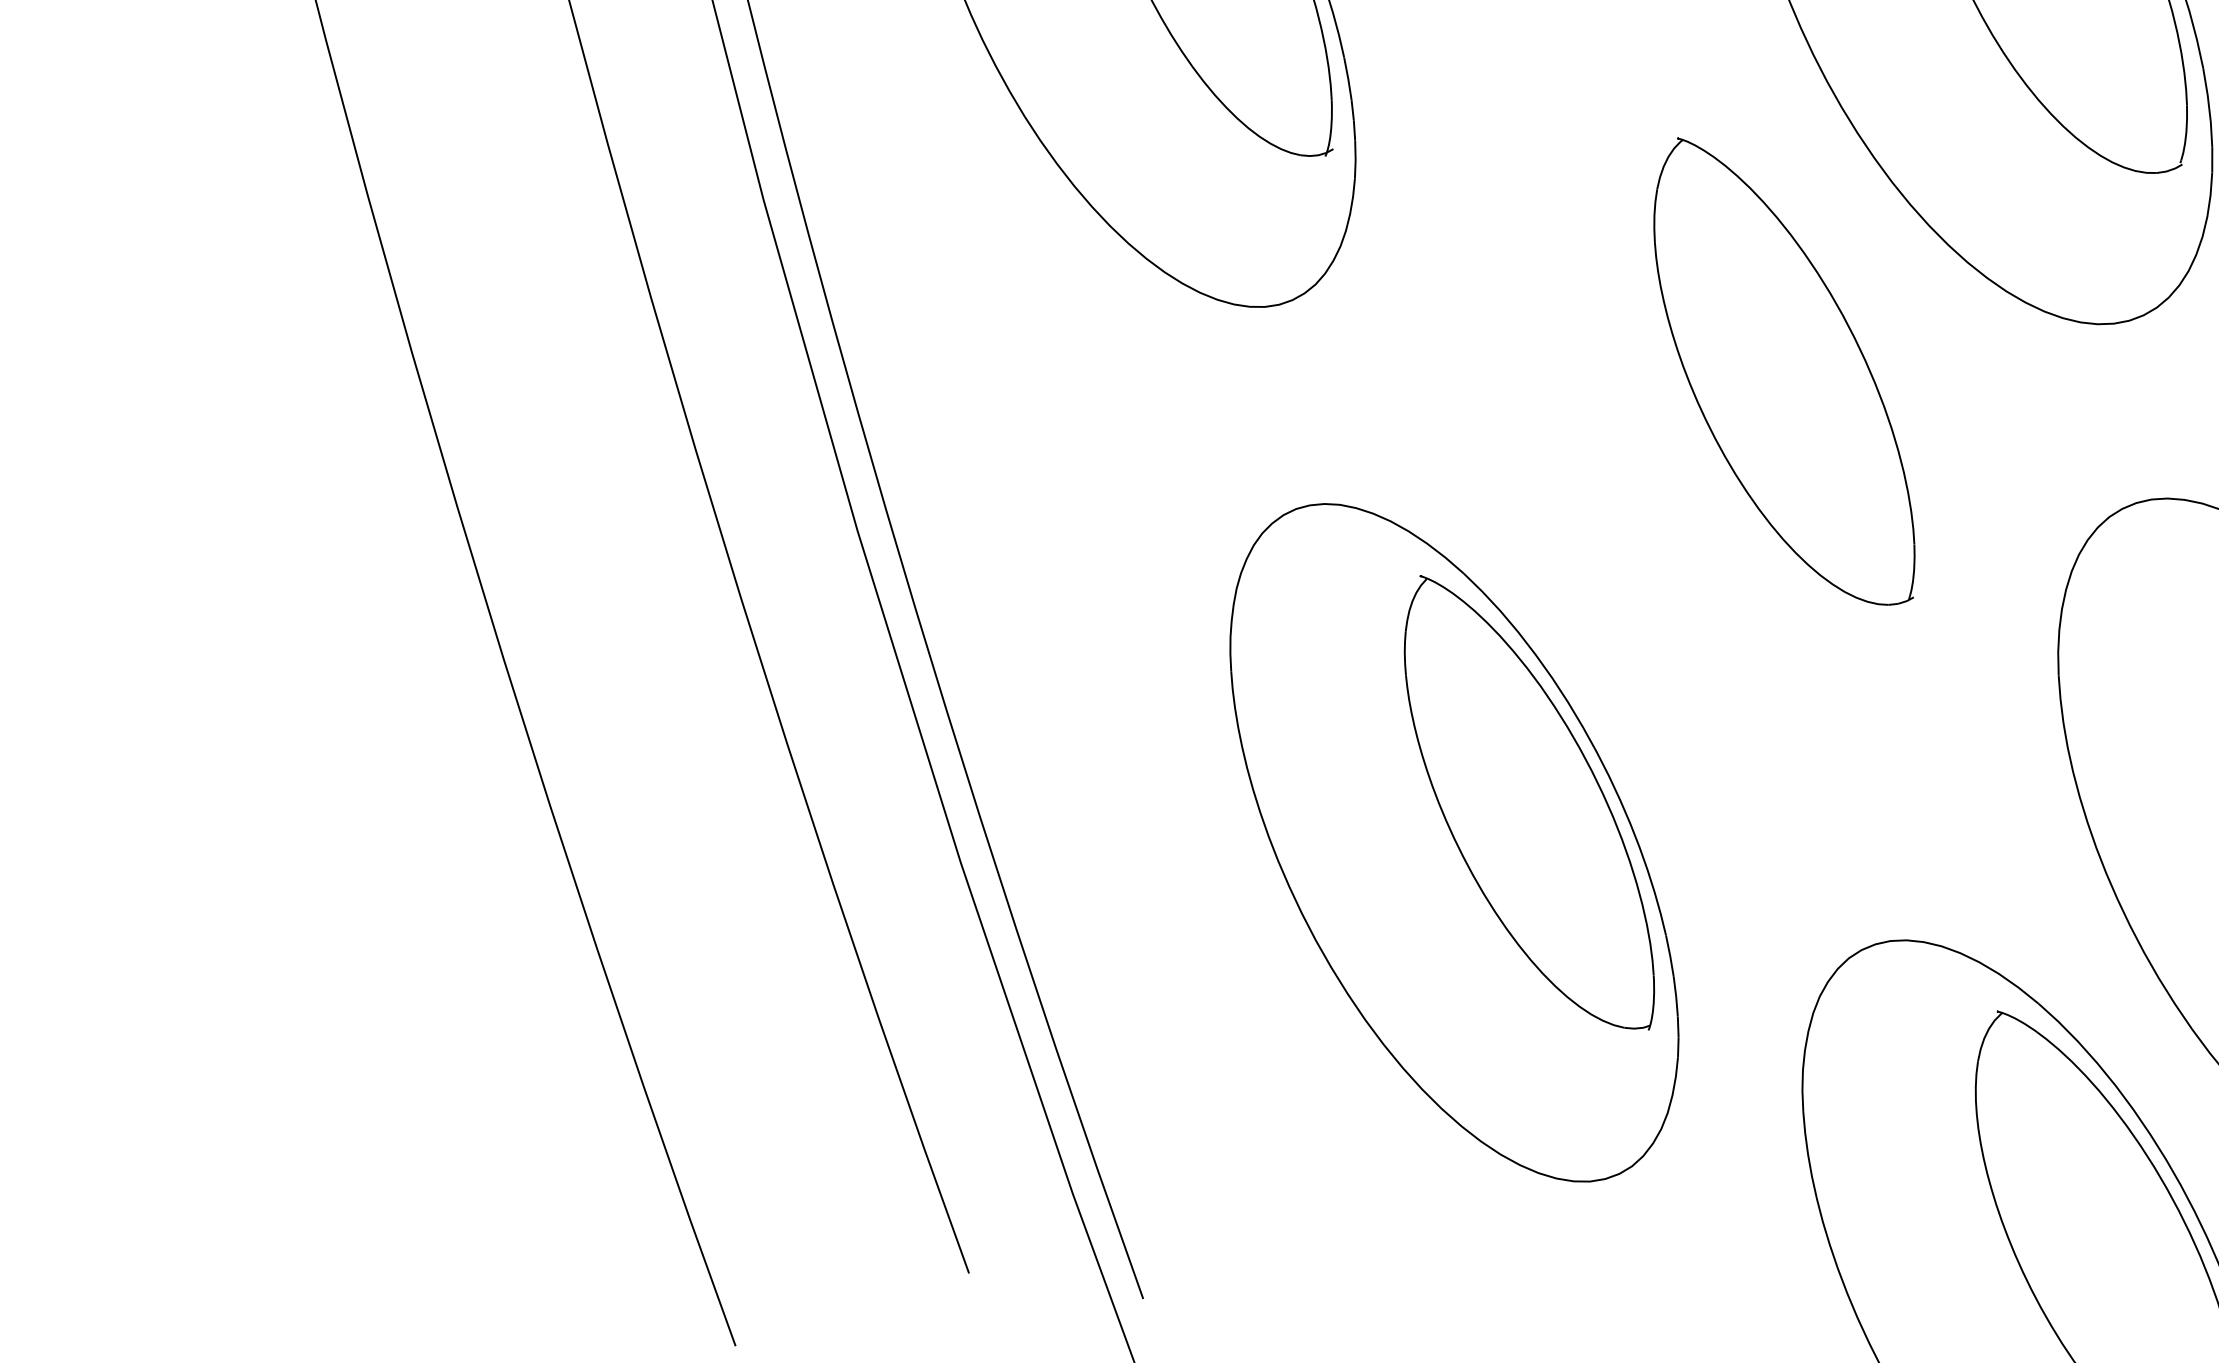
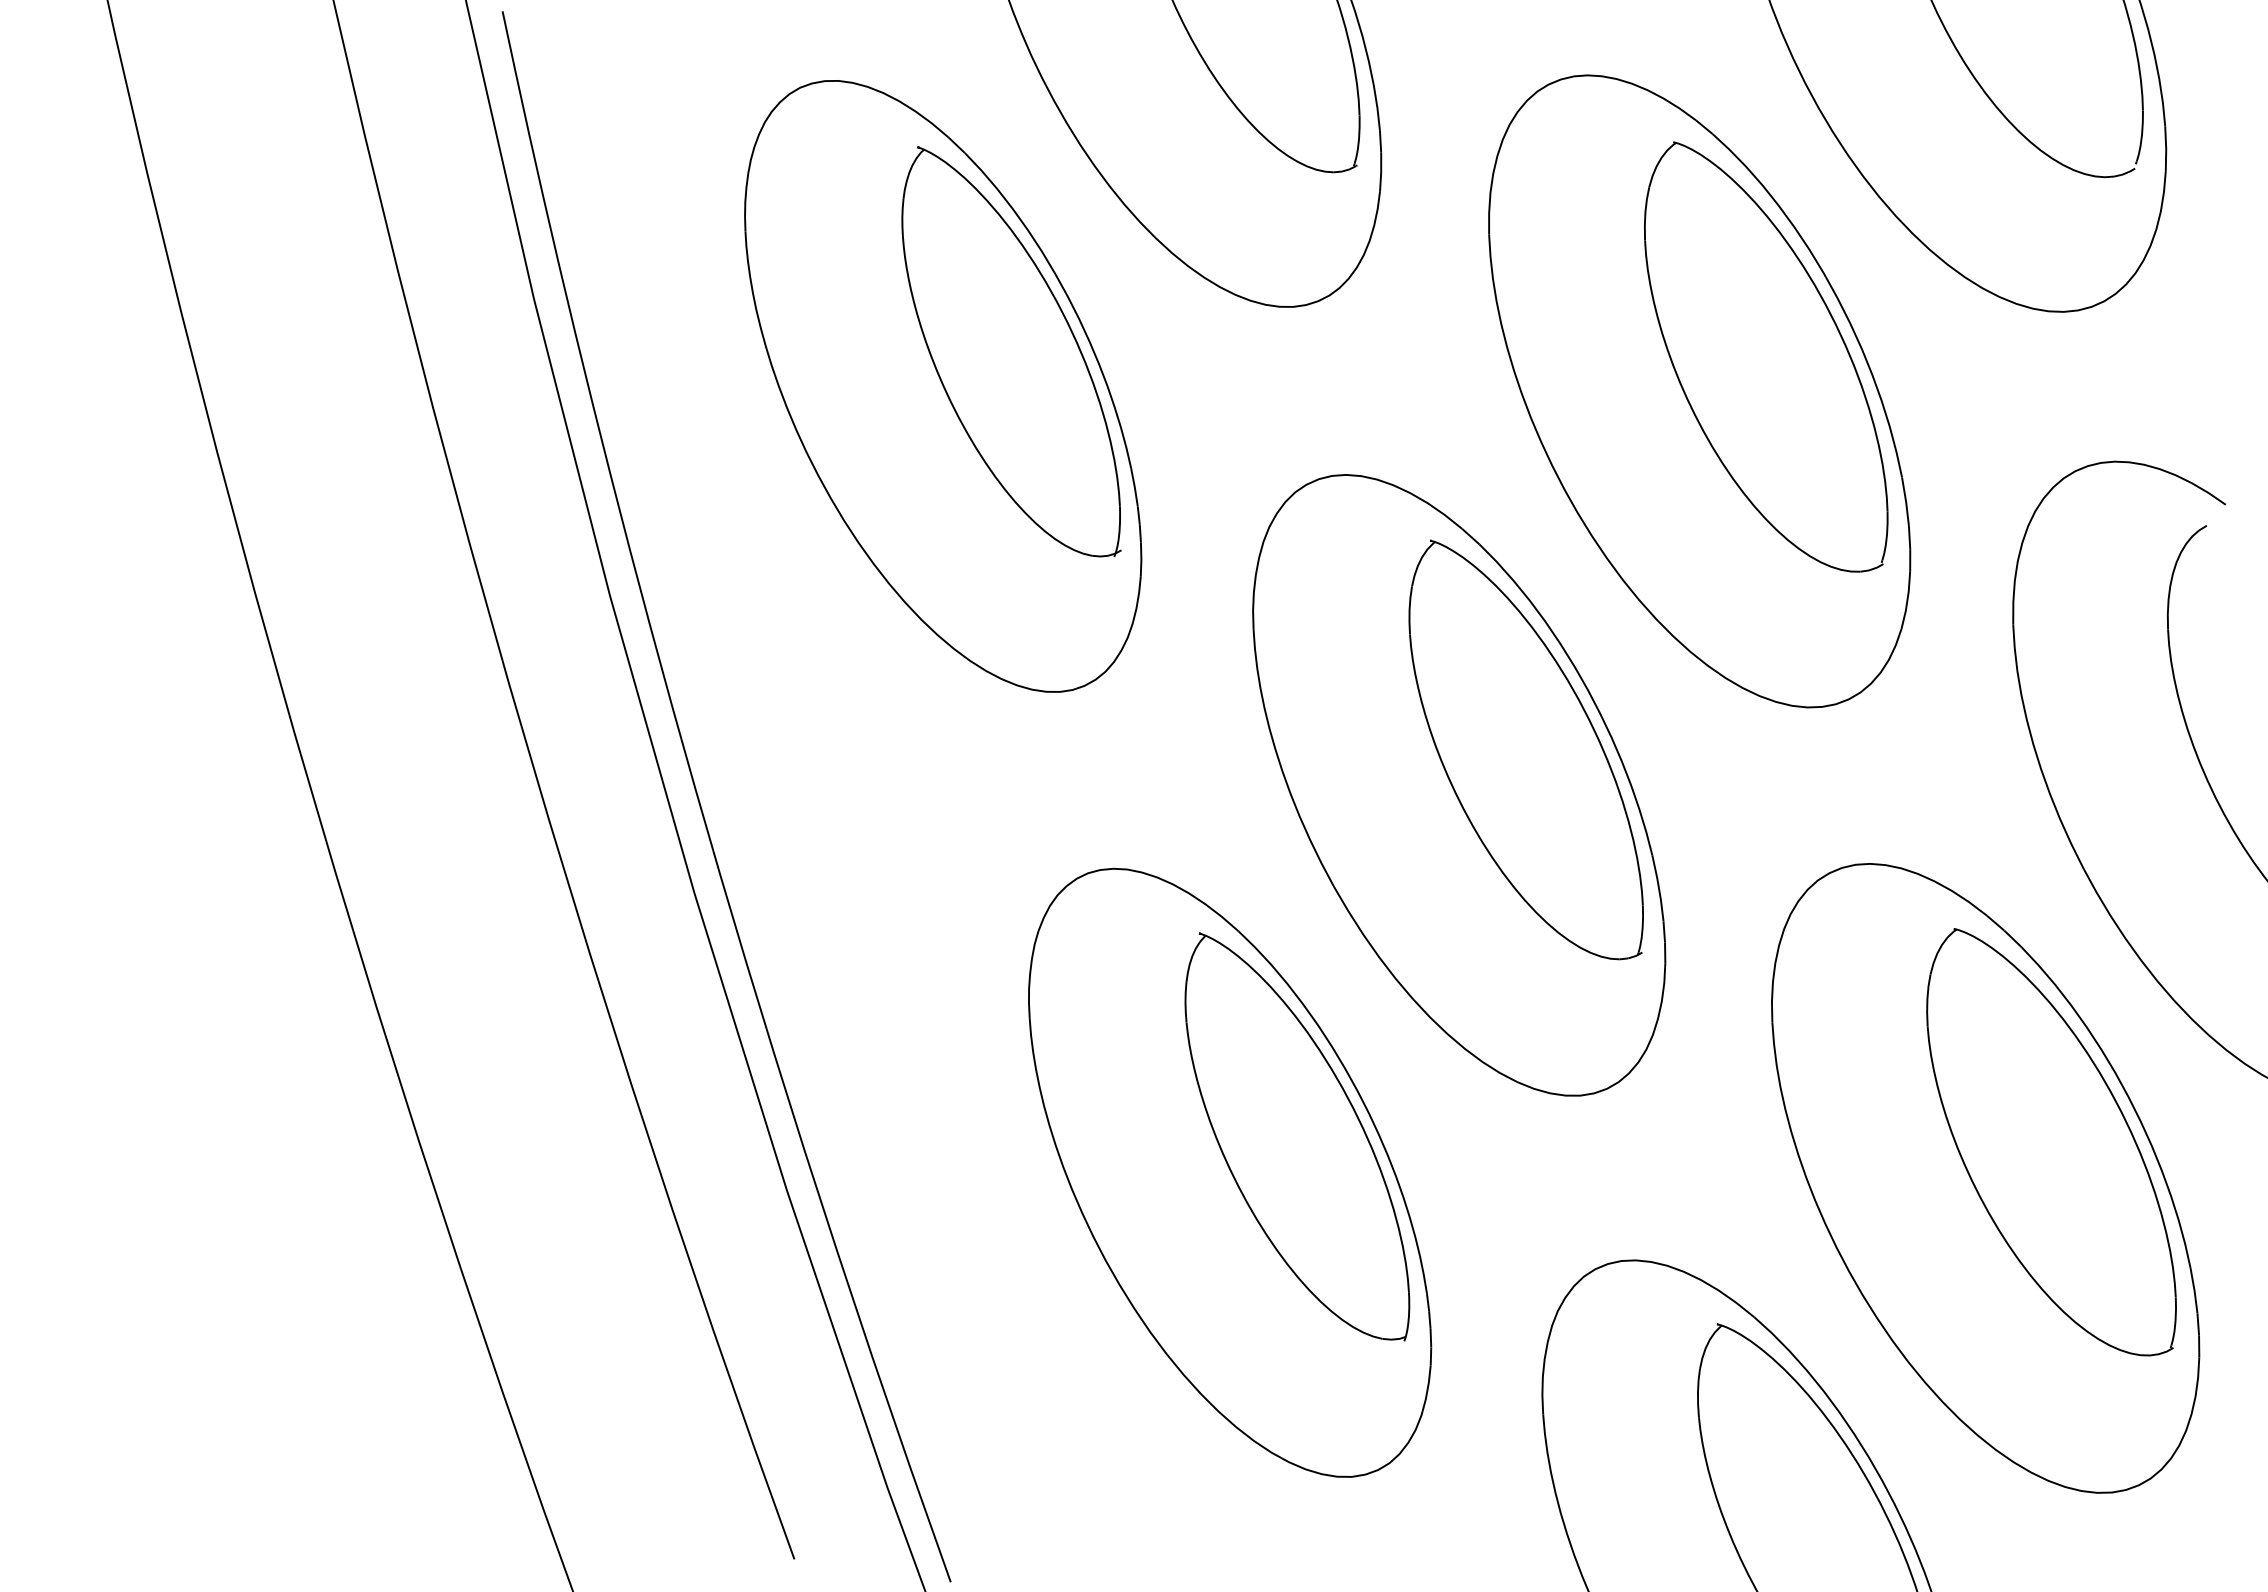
part: (1710, 411) -> (1459, 785), added

